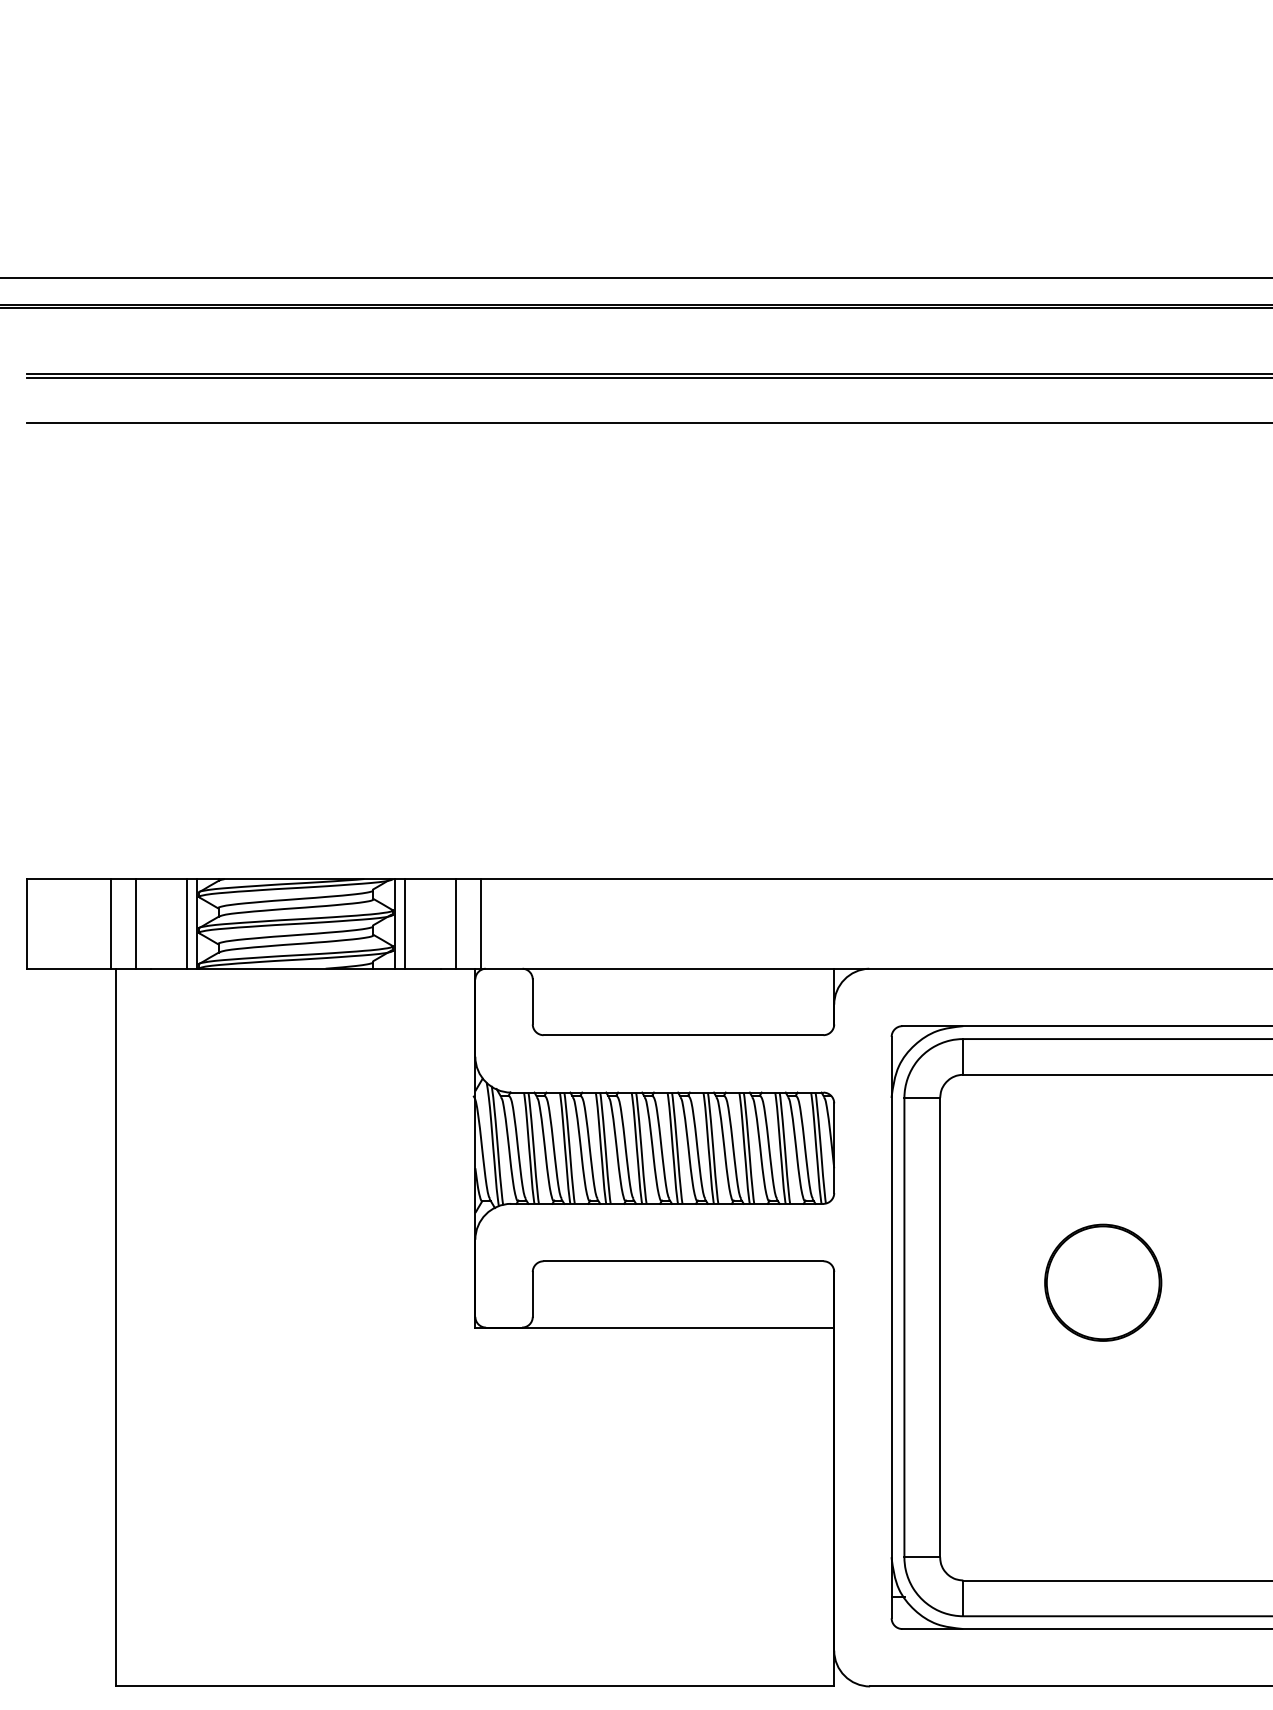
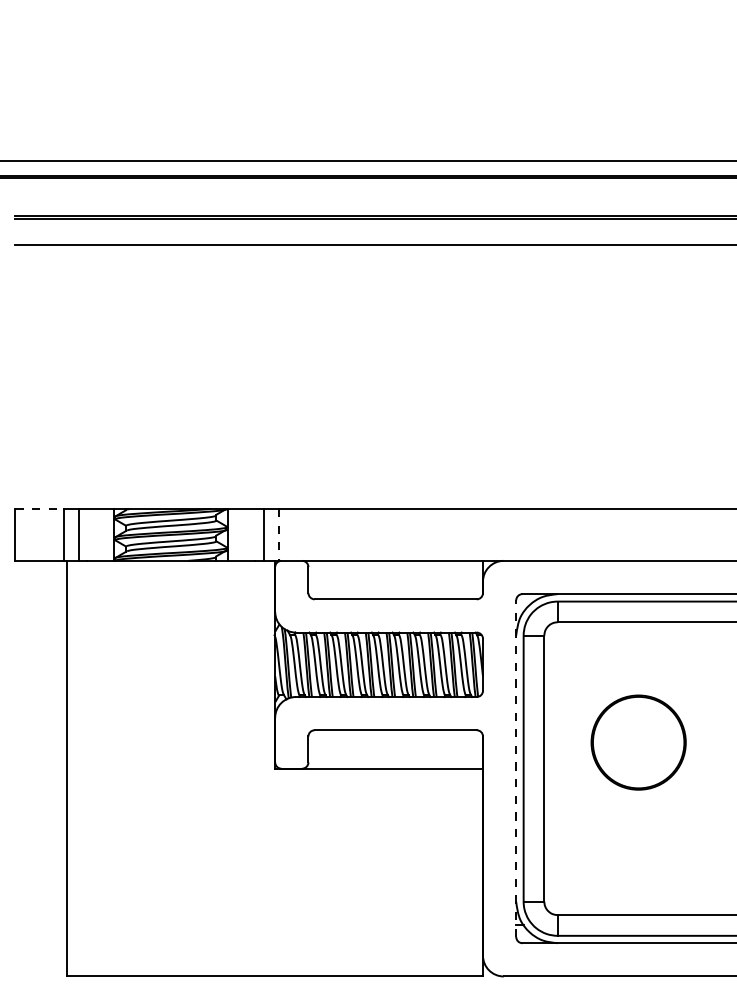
line: (70, 878) -> (40, 508), solid -> dashed
line: (187, 923) -> (108, 534), removed
line: (405, 923) -> (234, 534), removed
line: (481, 923) -> (278, 534), solid -> dashed
circle: (1102, 1282) -> (638, 742), size x1.4
line: (892, 1327) -> (516, 768), solid -> dashed

